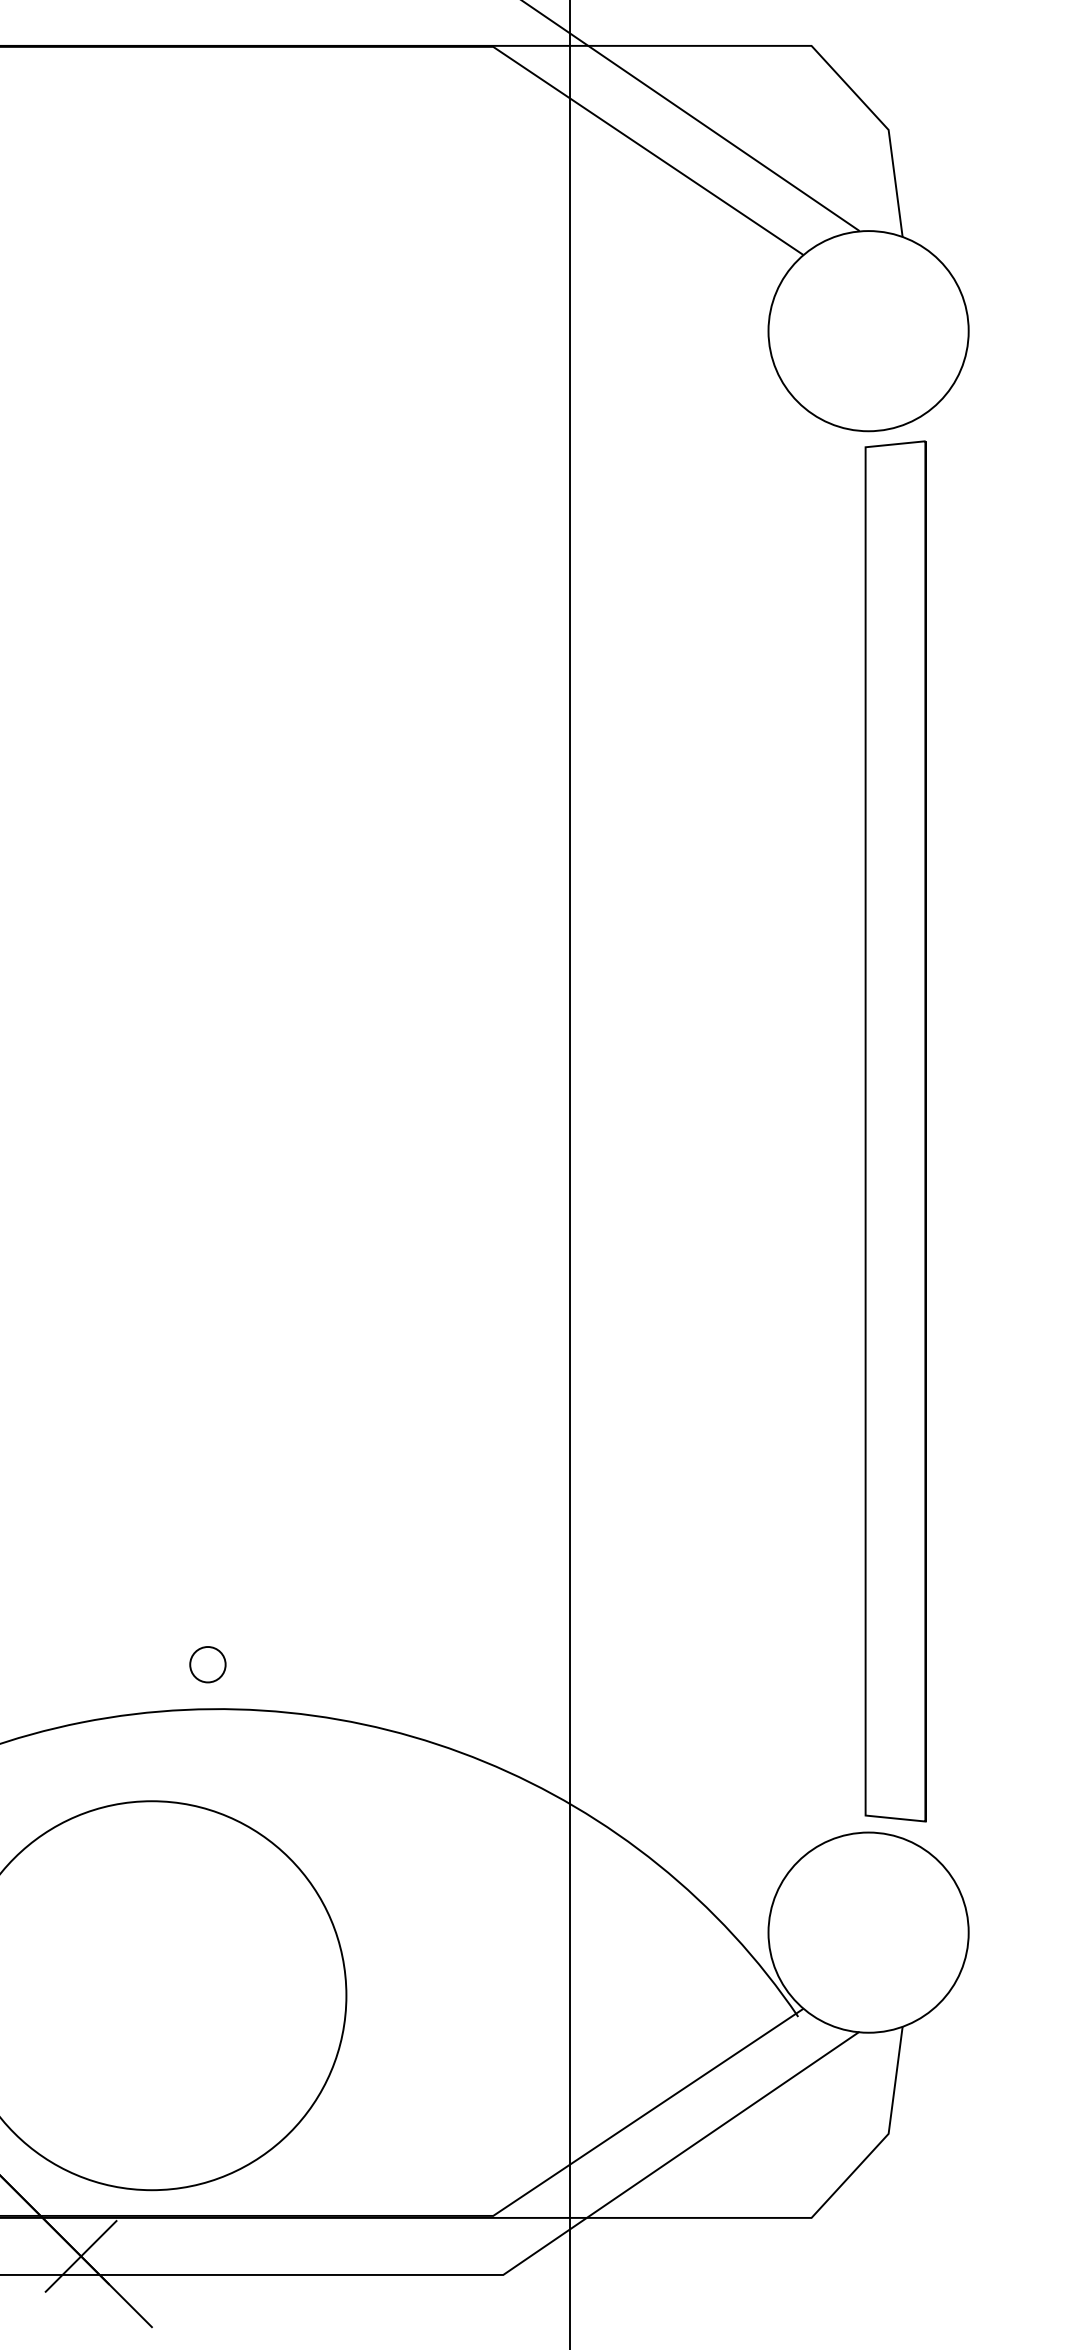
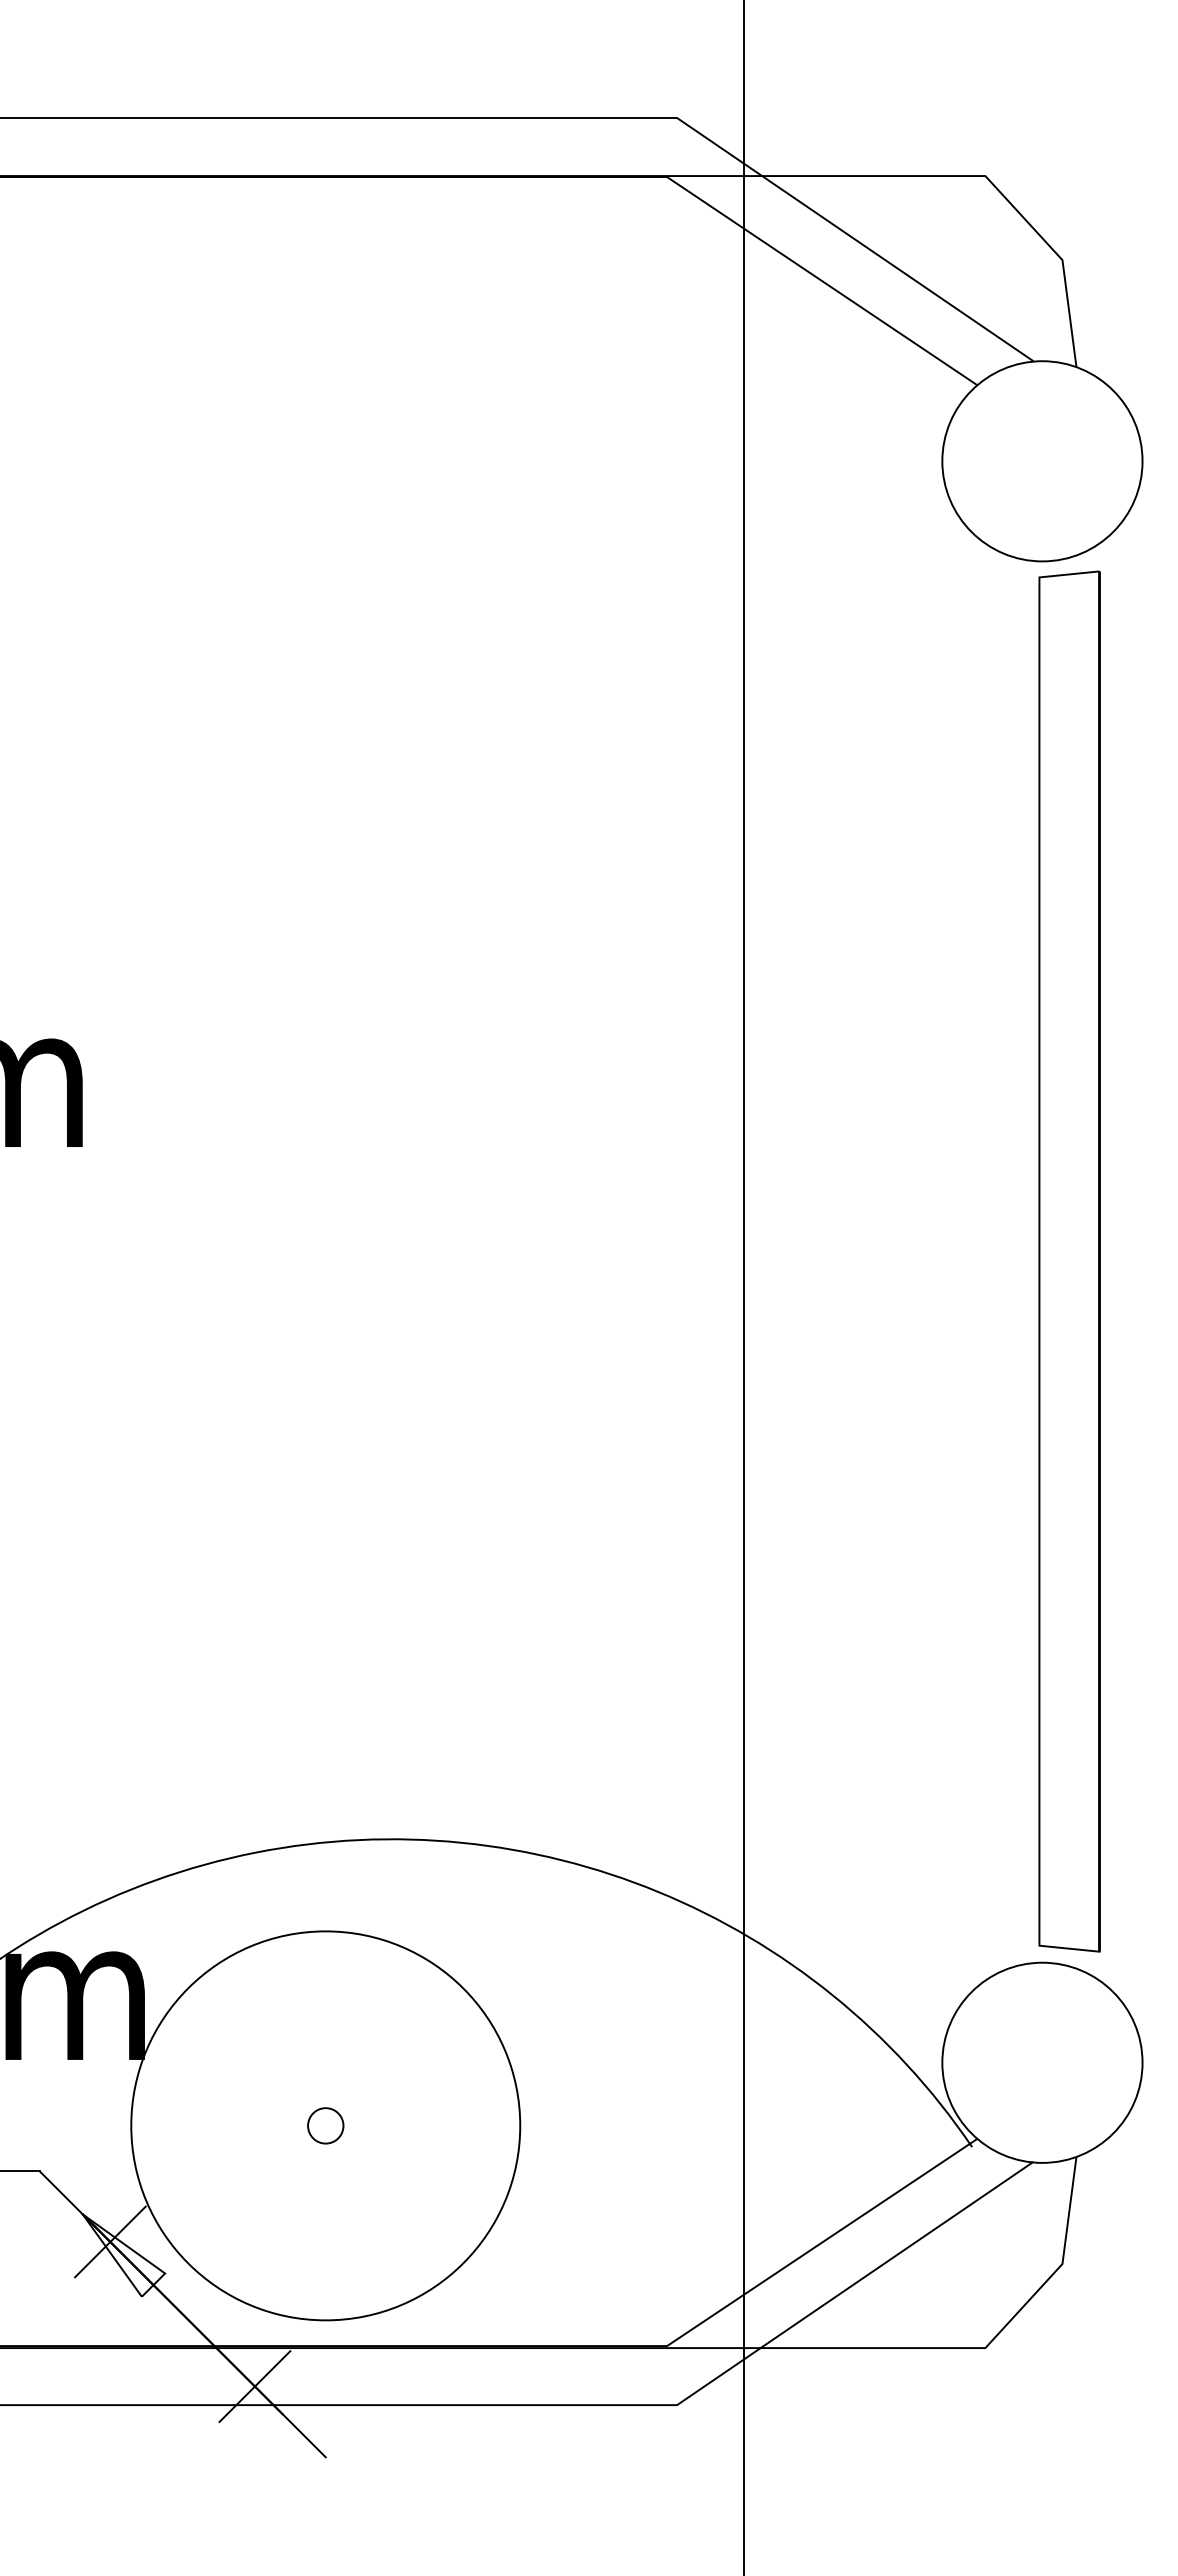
circle: (207, 1664) -> (325, 2125), moved

